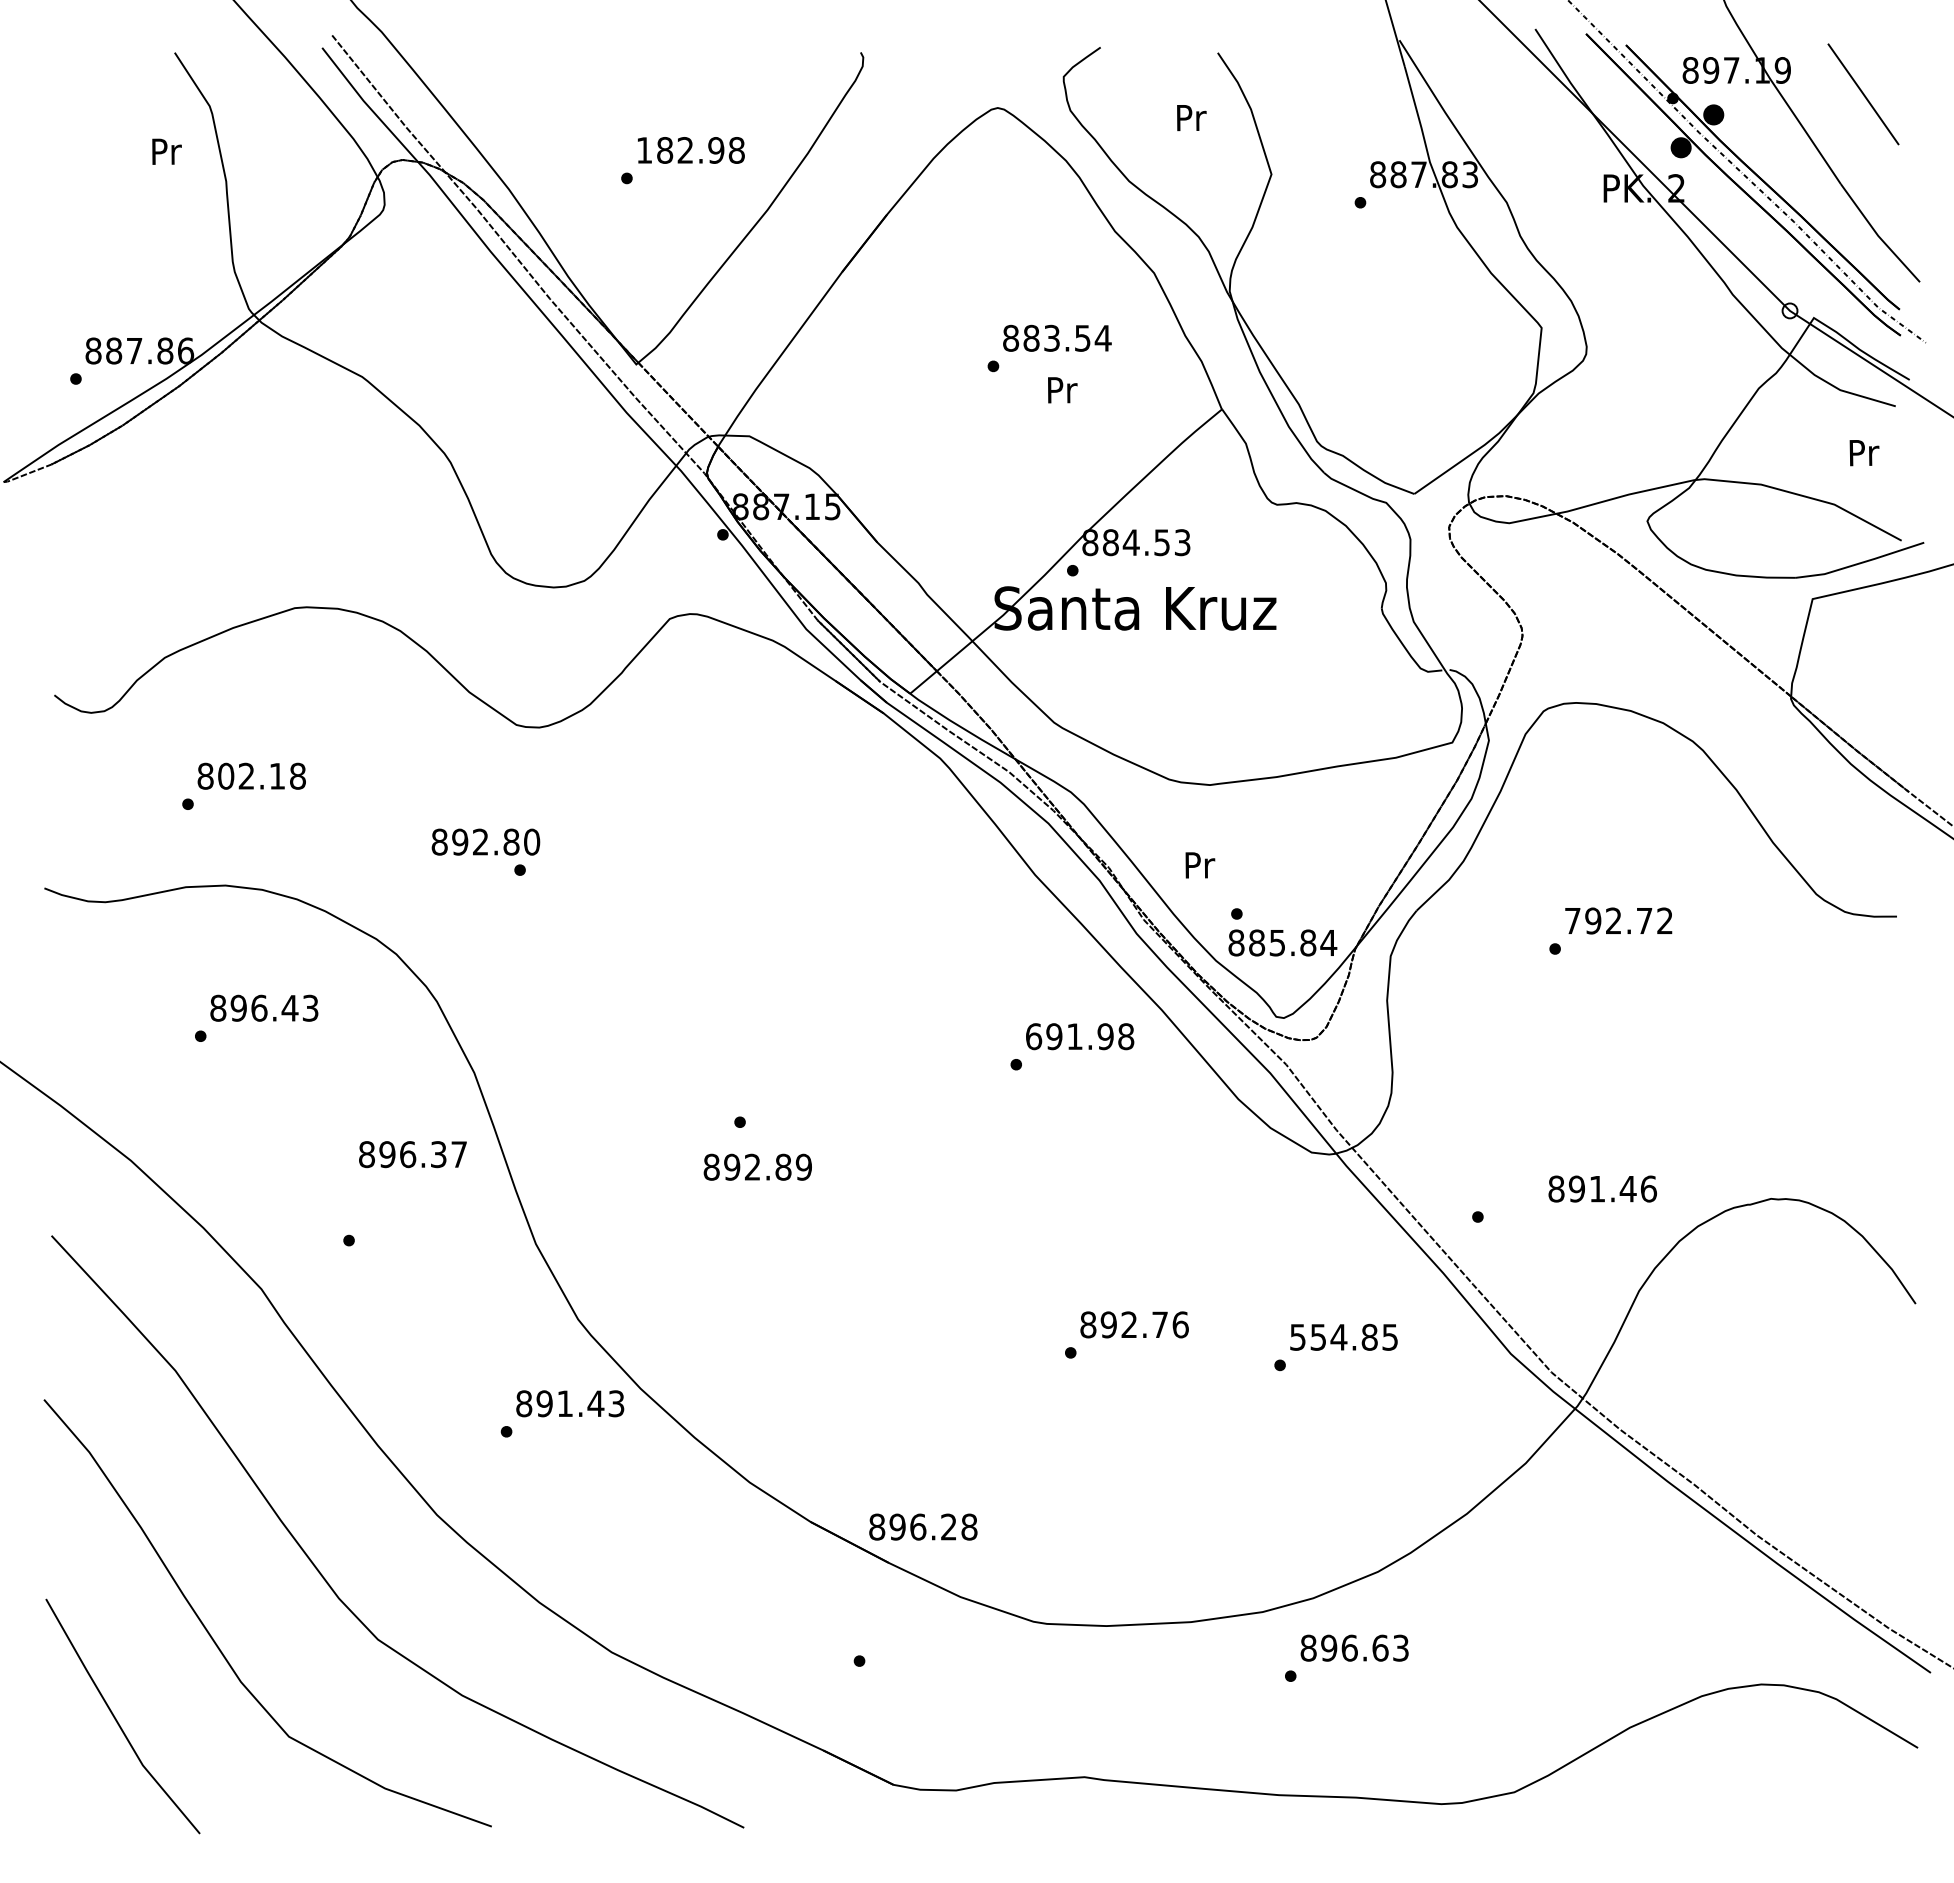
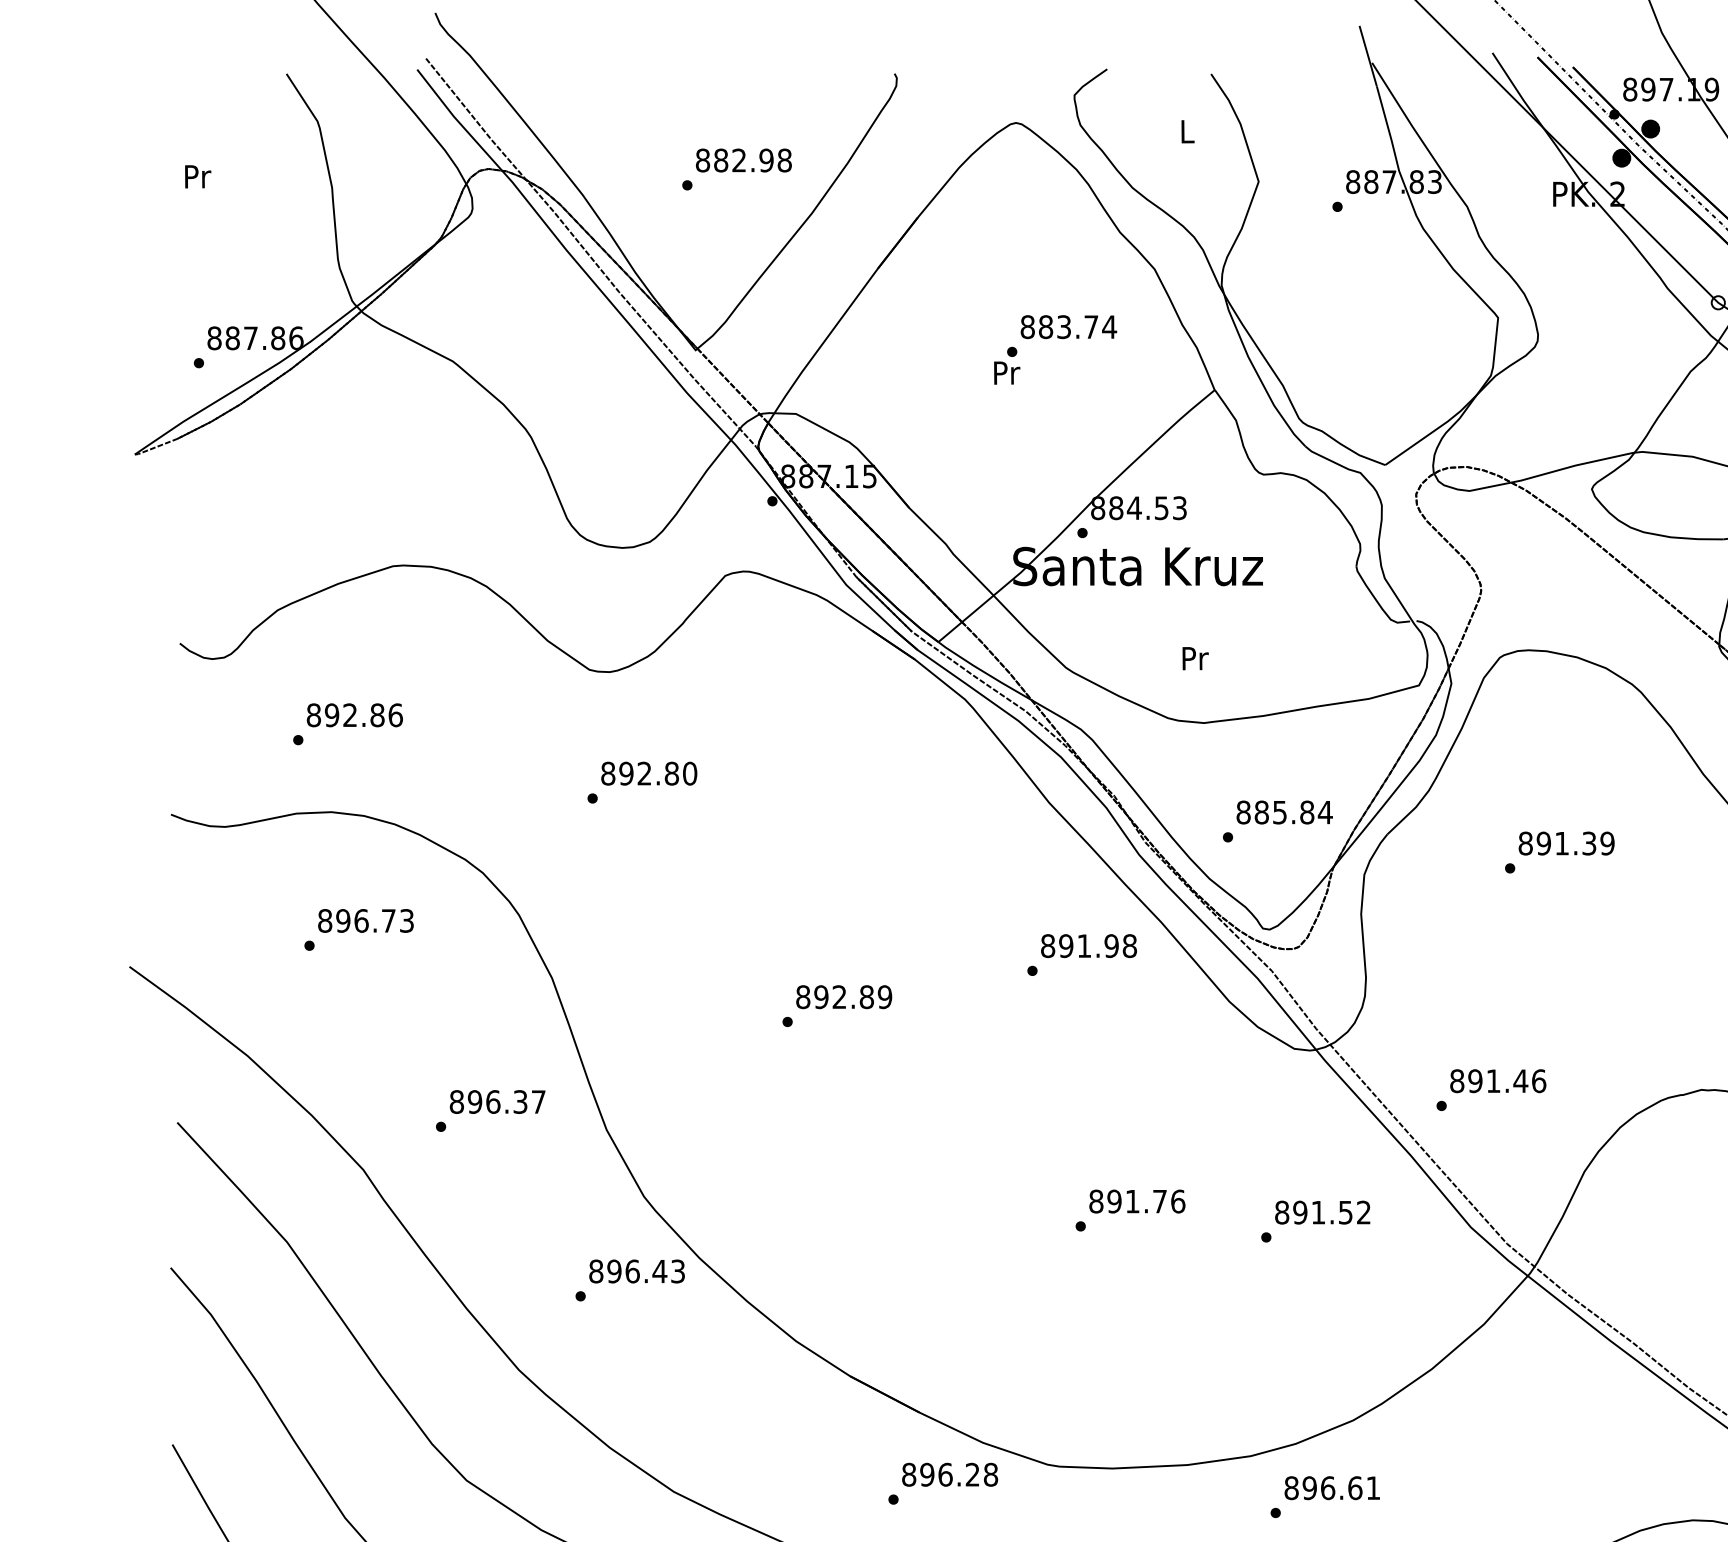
text: (1191, 118) -> (1187, 132), Pr -> L
text: (644, 150) -> (702, 160), 182.98 -> 882.98
text: (166, 151) -> (197, 176), moved
text: (1082, 338) -> (1091, 327), 883.54 -> 883.74
text: (1062, 390) -> (1006, 373), moved
text: (262, 775) -> (364, 714), 802.18 -> 892.86
text: (485, 841) -> (648, 773), moved
text: (1200, 865) -> (1195, 658), moved
text: (1618, 920) -> (1566, 843), 792.72 -> 891.39
text: (1282, 942) -> (1284, 812), moved
text: (289, 1008) -> (388, 921), 896.43 -> 896.73
text: (1034, 1036) -> (1048, 945), 691.98 -> 891.98
text: (412, 1154) -> (497, 1101), moved
text: (757, 1166) -> (843, 996), moved
text: (1602, 1188) -> (1498, 1080), moved
text: (1128, 1324) -> (1131, 1201), 892.76 -> 891.76
text: (1343, 1336) -> (1322, 1211), 554.85 -> 891.52
text: (565, 1403) -> (632, 1271), 891.43 -> 896.43
text: (923, 1526) -> (950, 1474), moved
text: (1400, 1647) -> (1373, 1487), 896.63 -> 896.61

